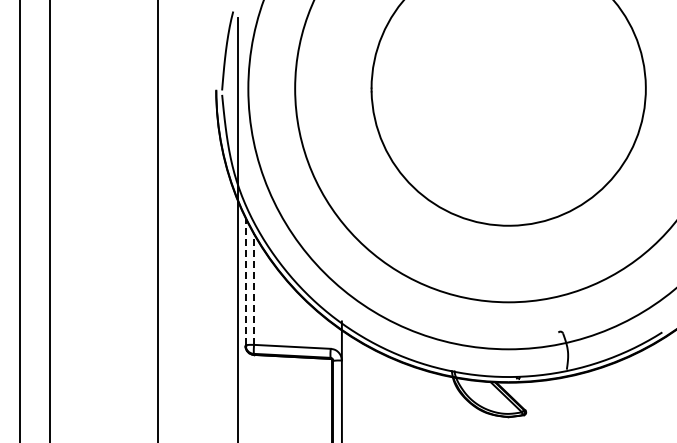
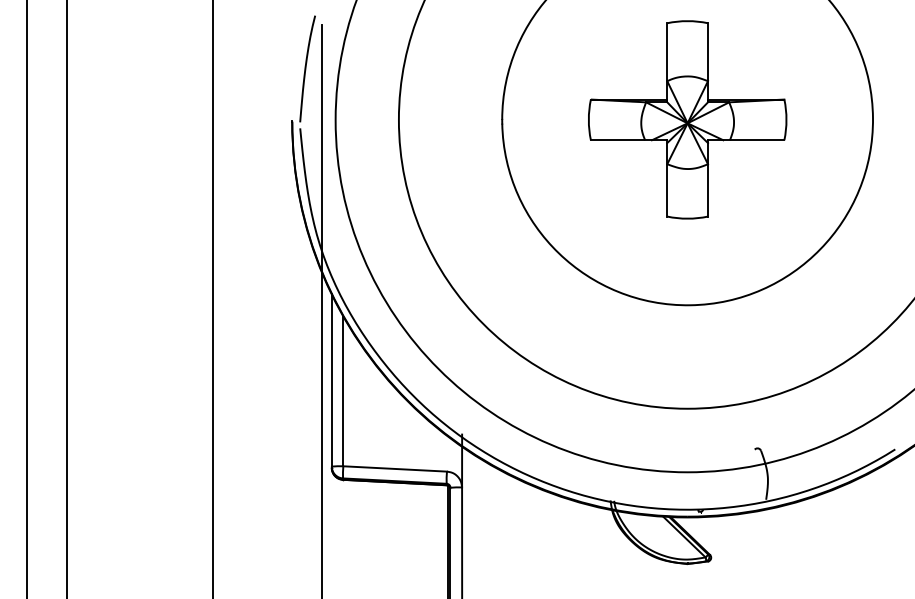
part: (508, 88) -> (687, 119), added
line: (245, 281) -> (331, 380), dashed -> solid
line: (254, 288) -> (343, 390), dashed -> solid

